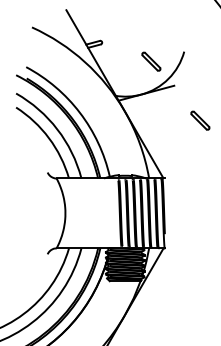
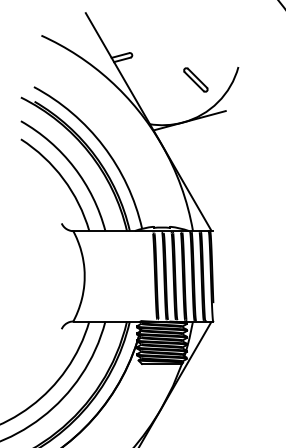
part: (200, 120) -> (259, 156), removed

